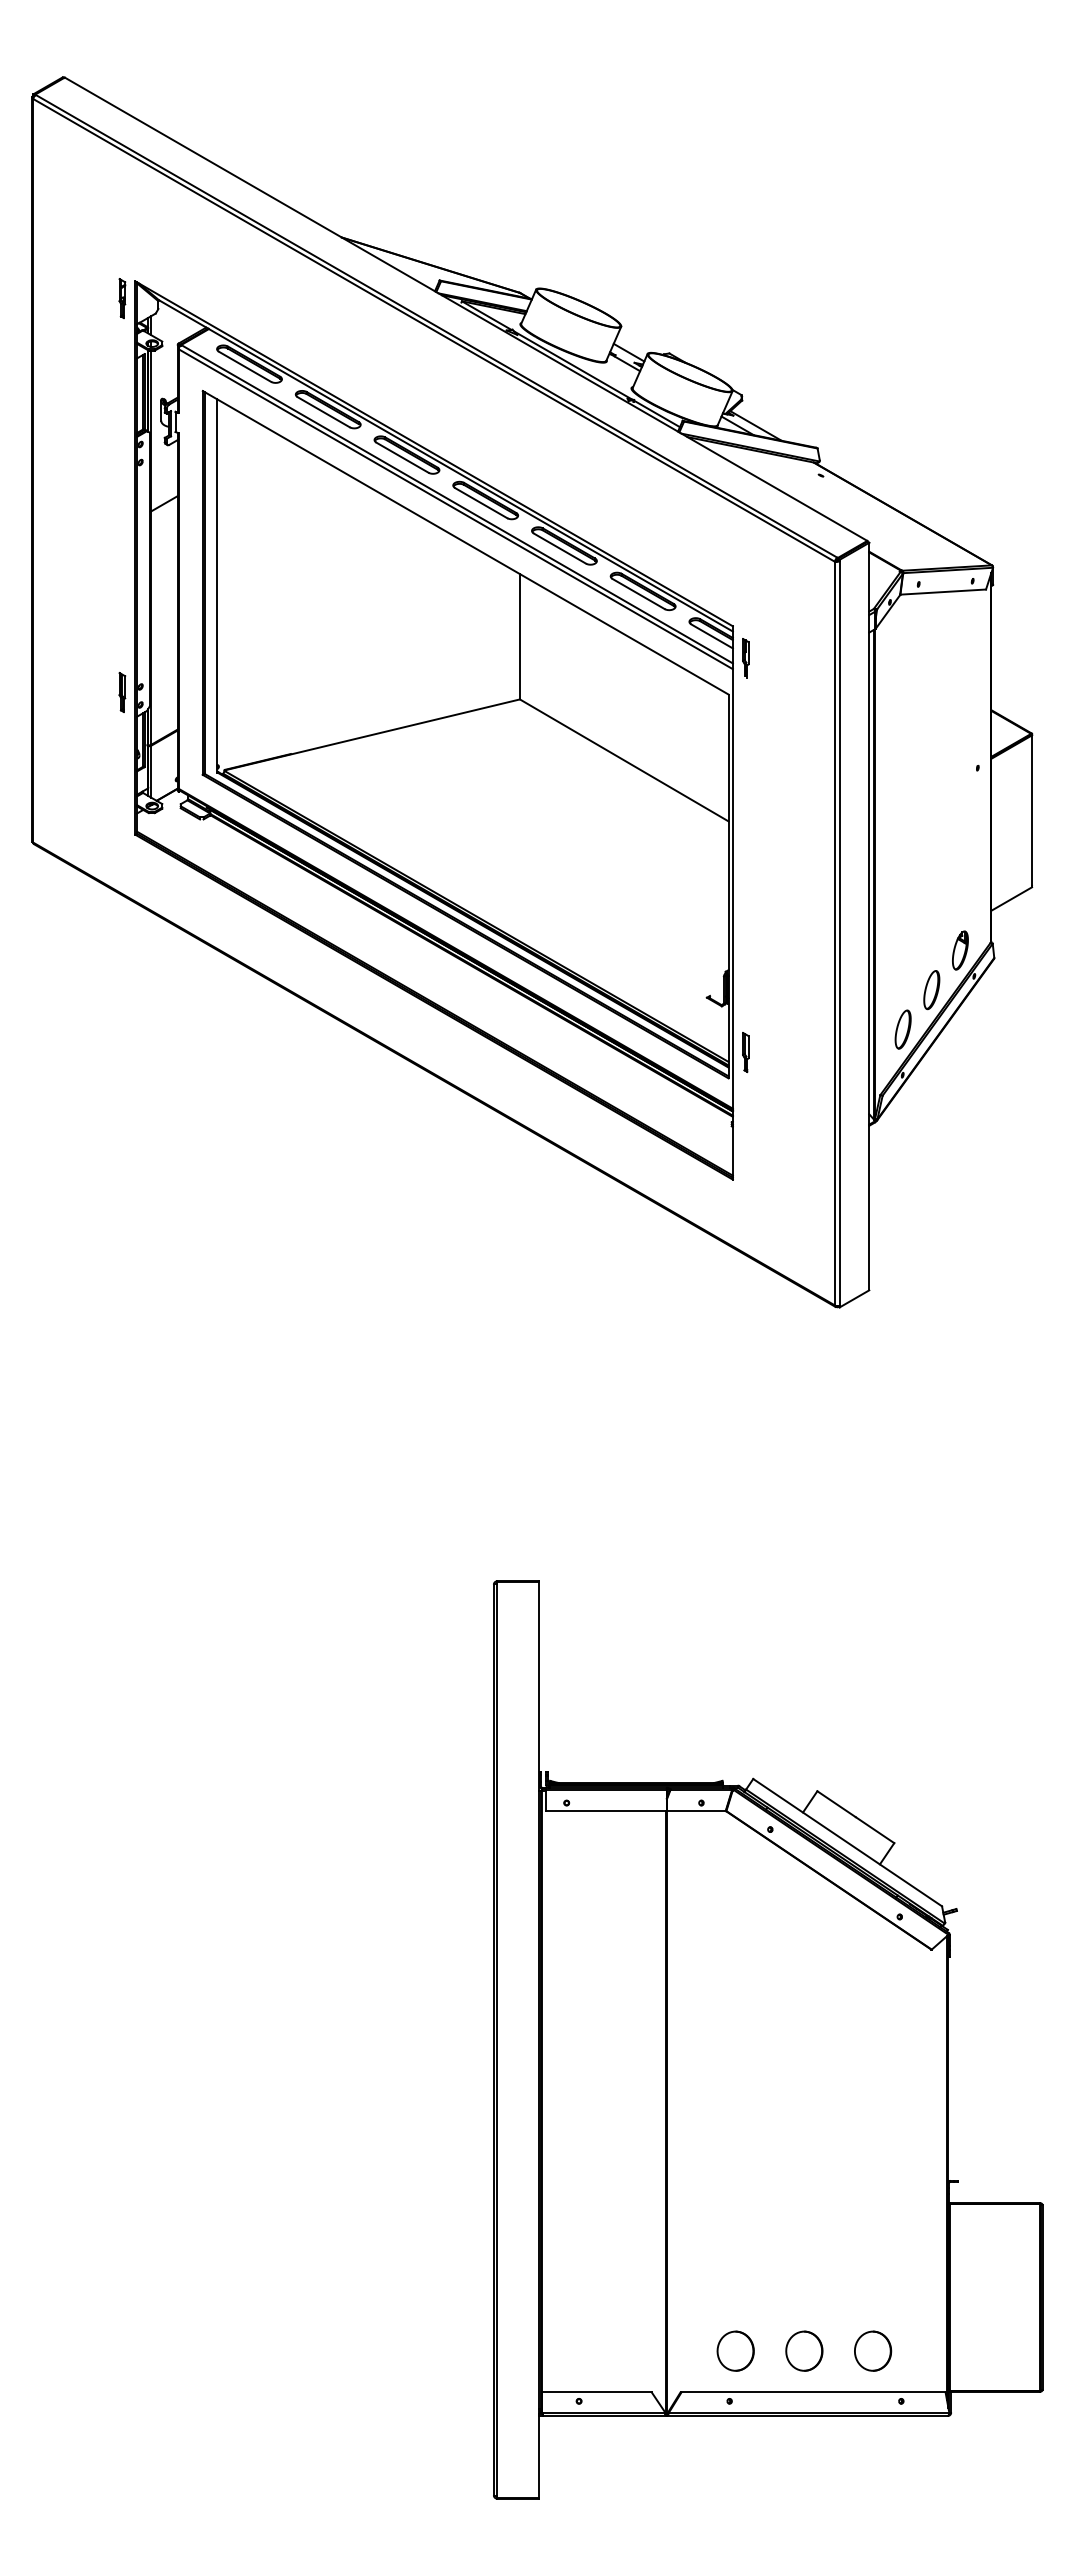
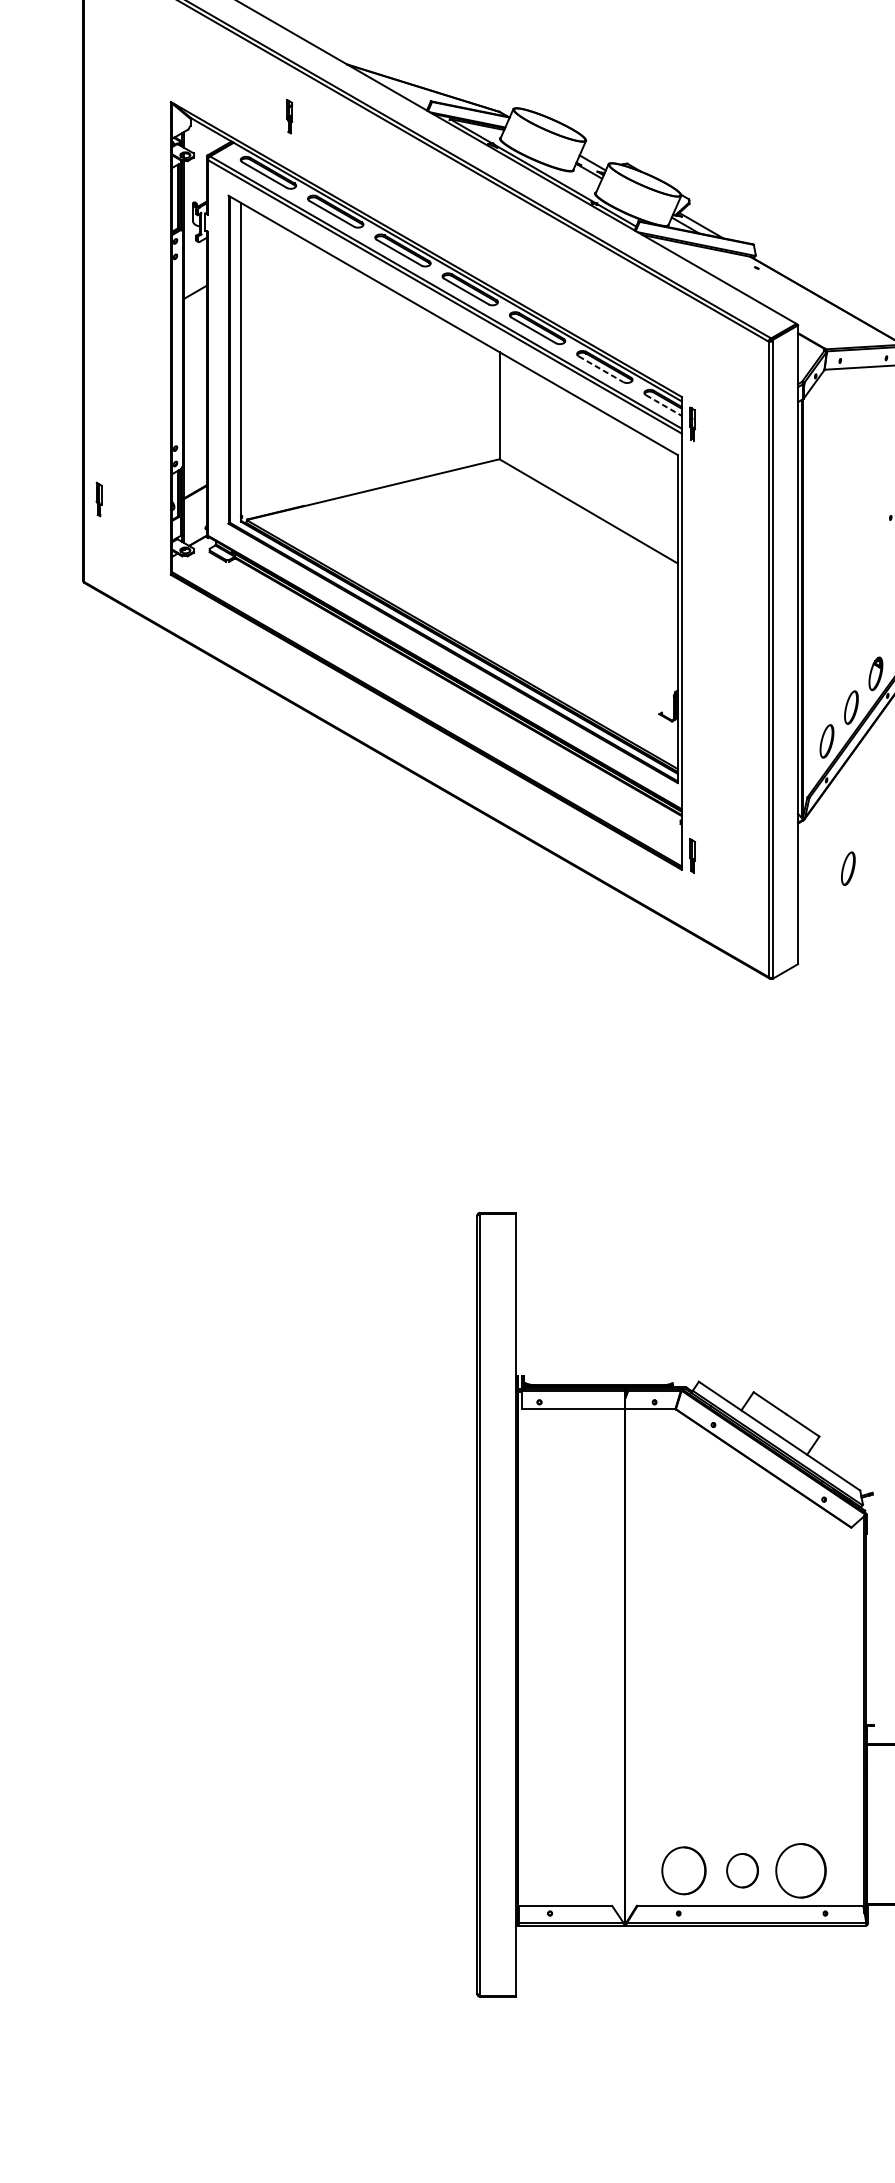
part: (122, 298) -> (289, 116), moved
line: (639, 594) -> (601, 369), solid -> dashed
line: (712, 636) -> (664, 405), solid -> dashed
part: (122, 692) -> (99, 499), moved
part: (745, 1052) -> (692, 855), moved
part: (927, 1178) -> (847, 868), added
part: (735, 2350) -> (683, 1870), size x1.4
part: (873, 2350) -> (801, 1870), size x1.6

